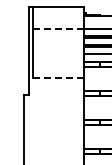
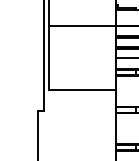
line: (58, 29) -> (82, 26), dashed -> solid
line: (58, 78) -> (82, 90), dashed -> solid

